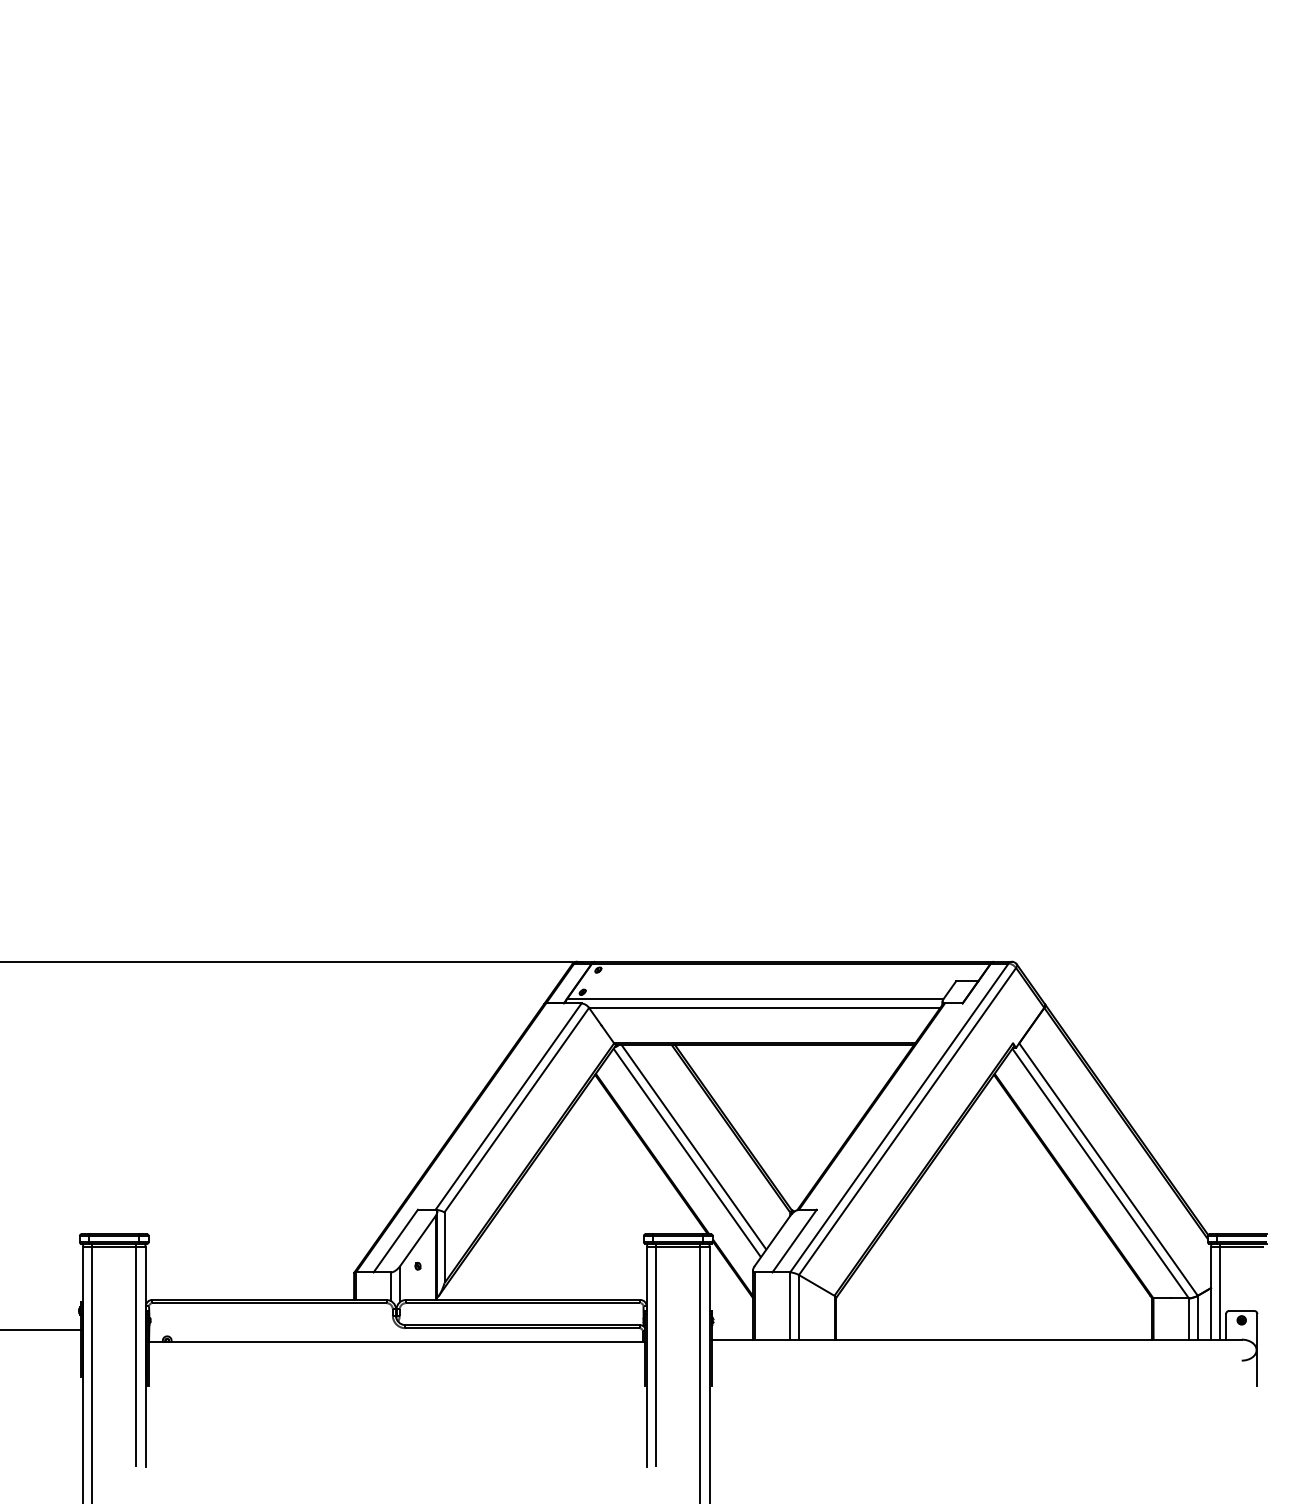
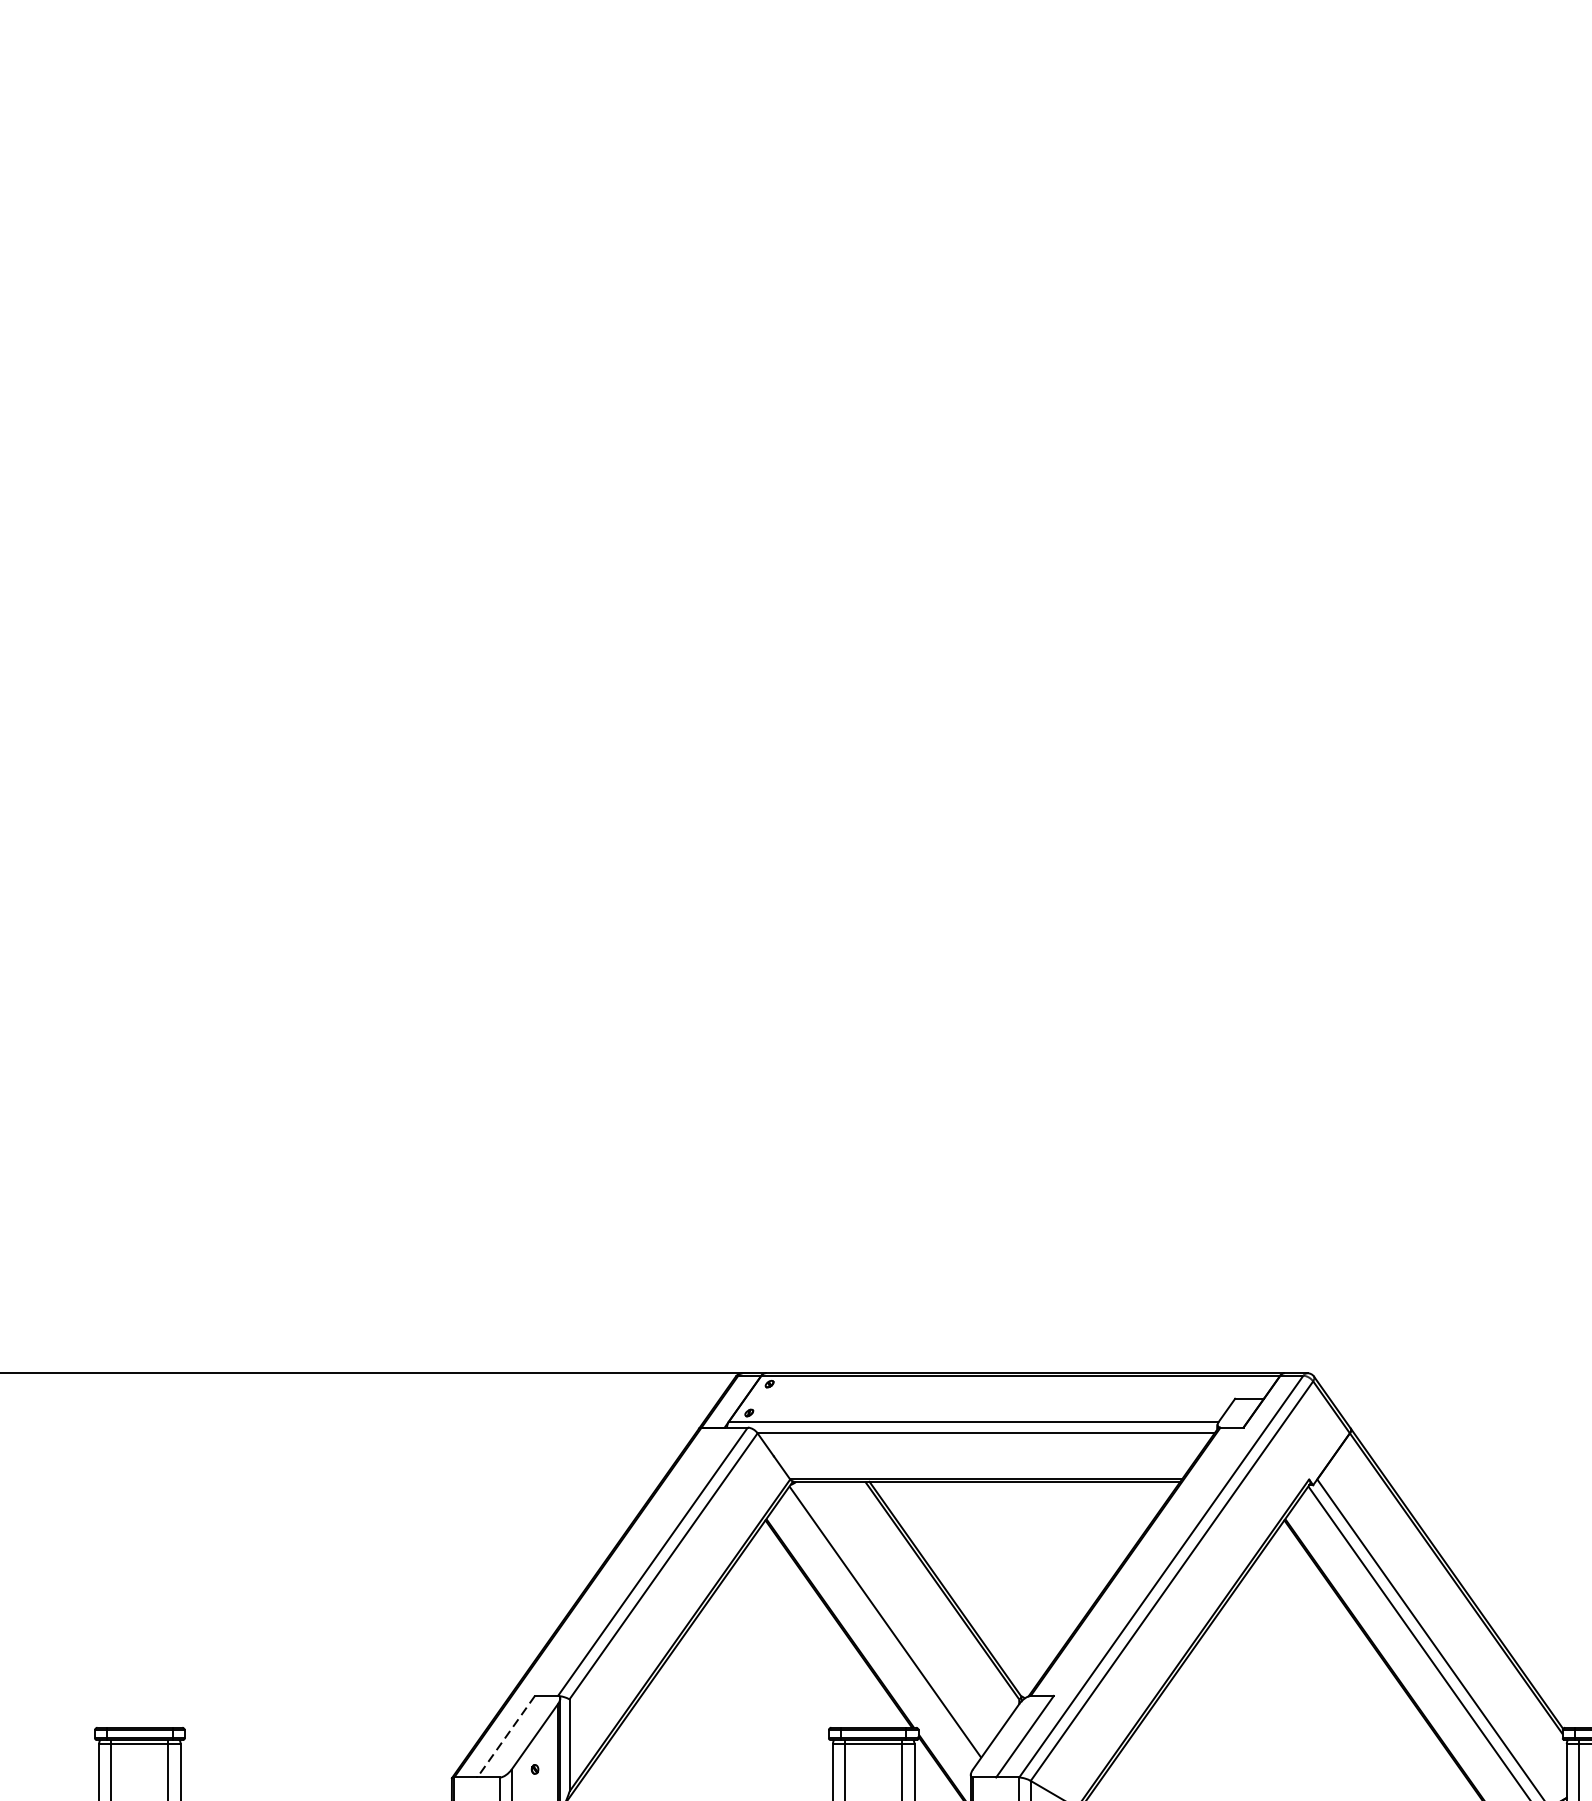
line: (693, 1147) -> (893, 1614), removed
line: (395, 1241) -> (505, 1737), solid -> dashed

